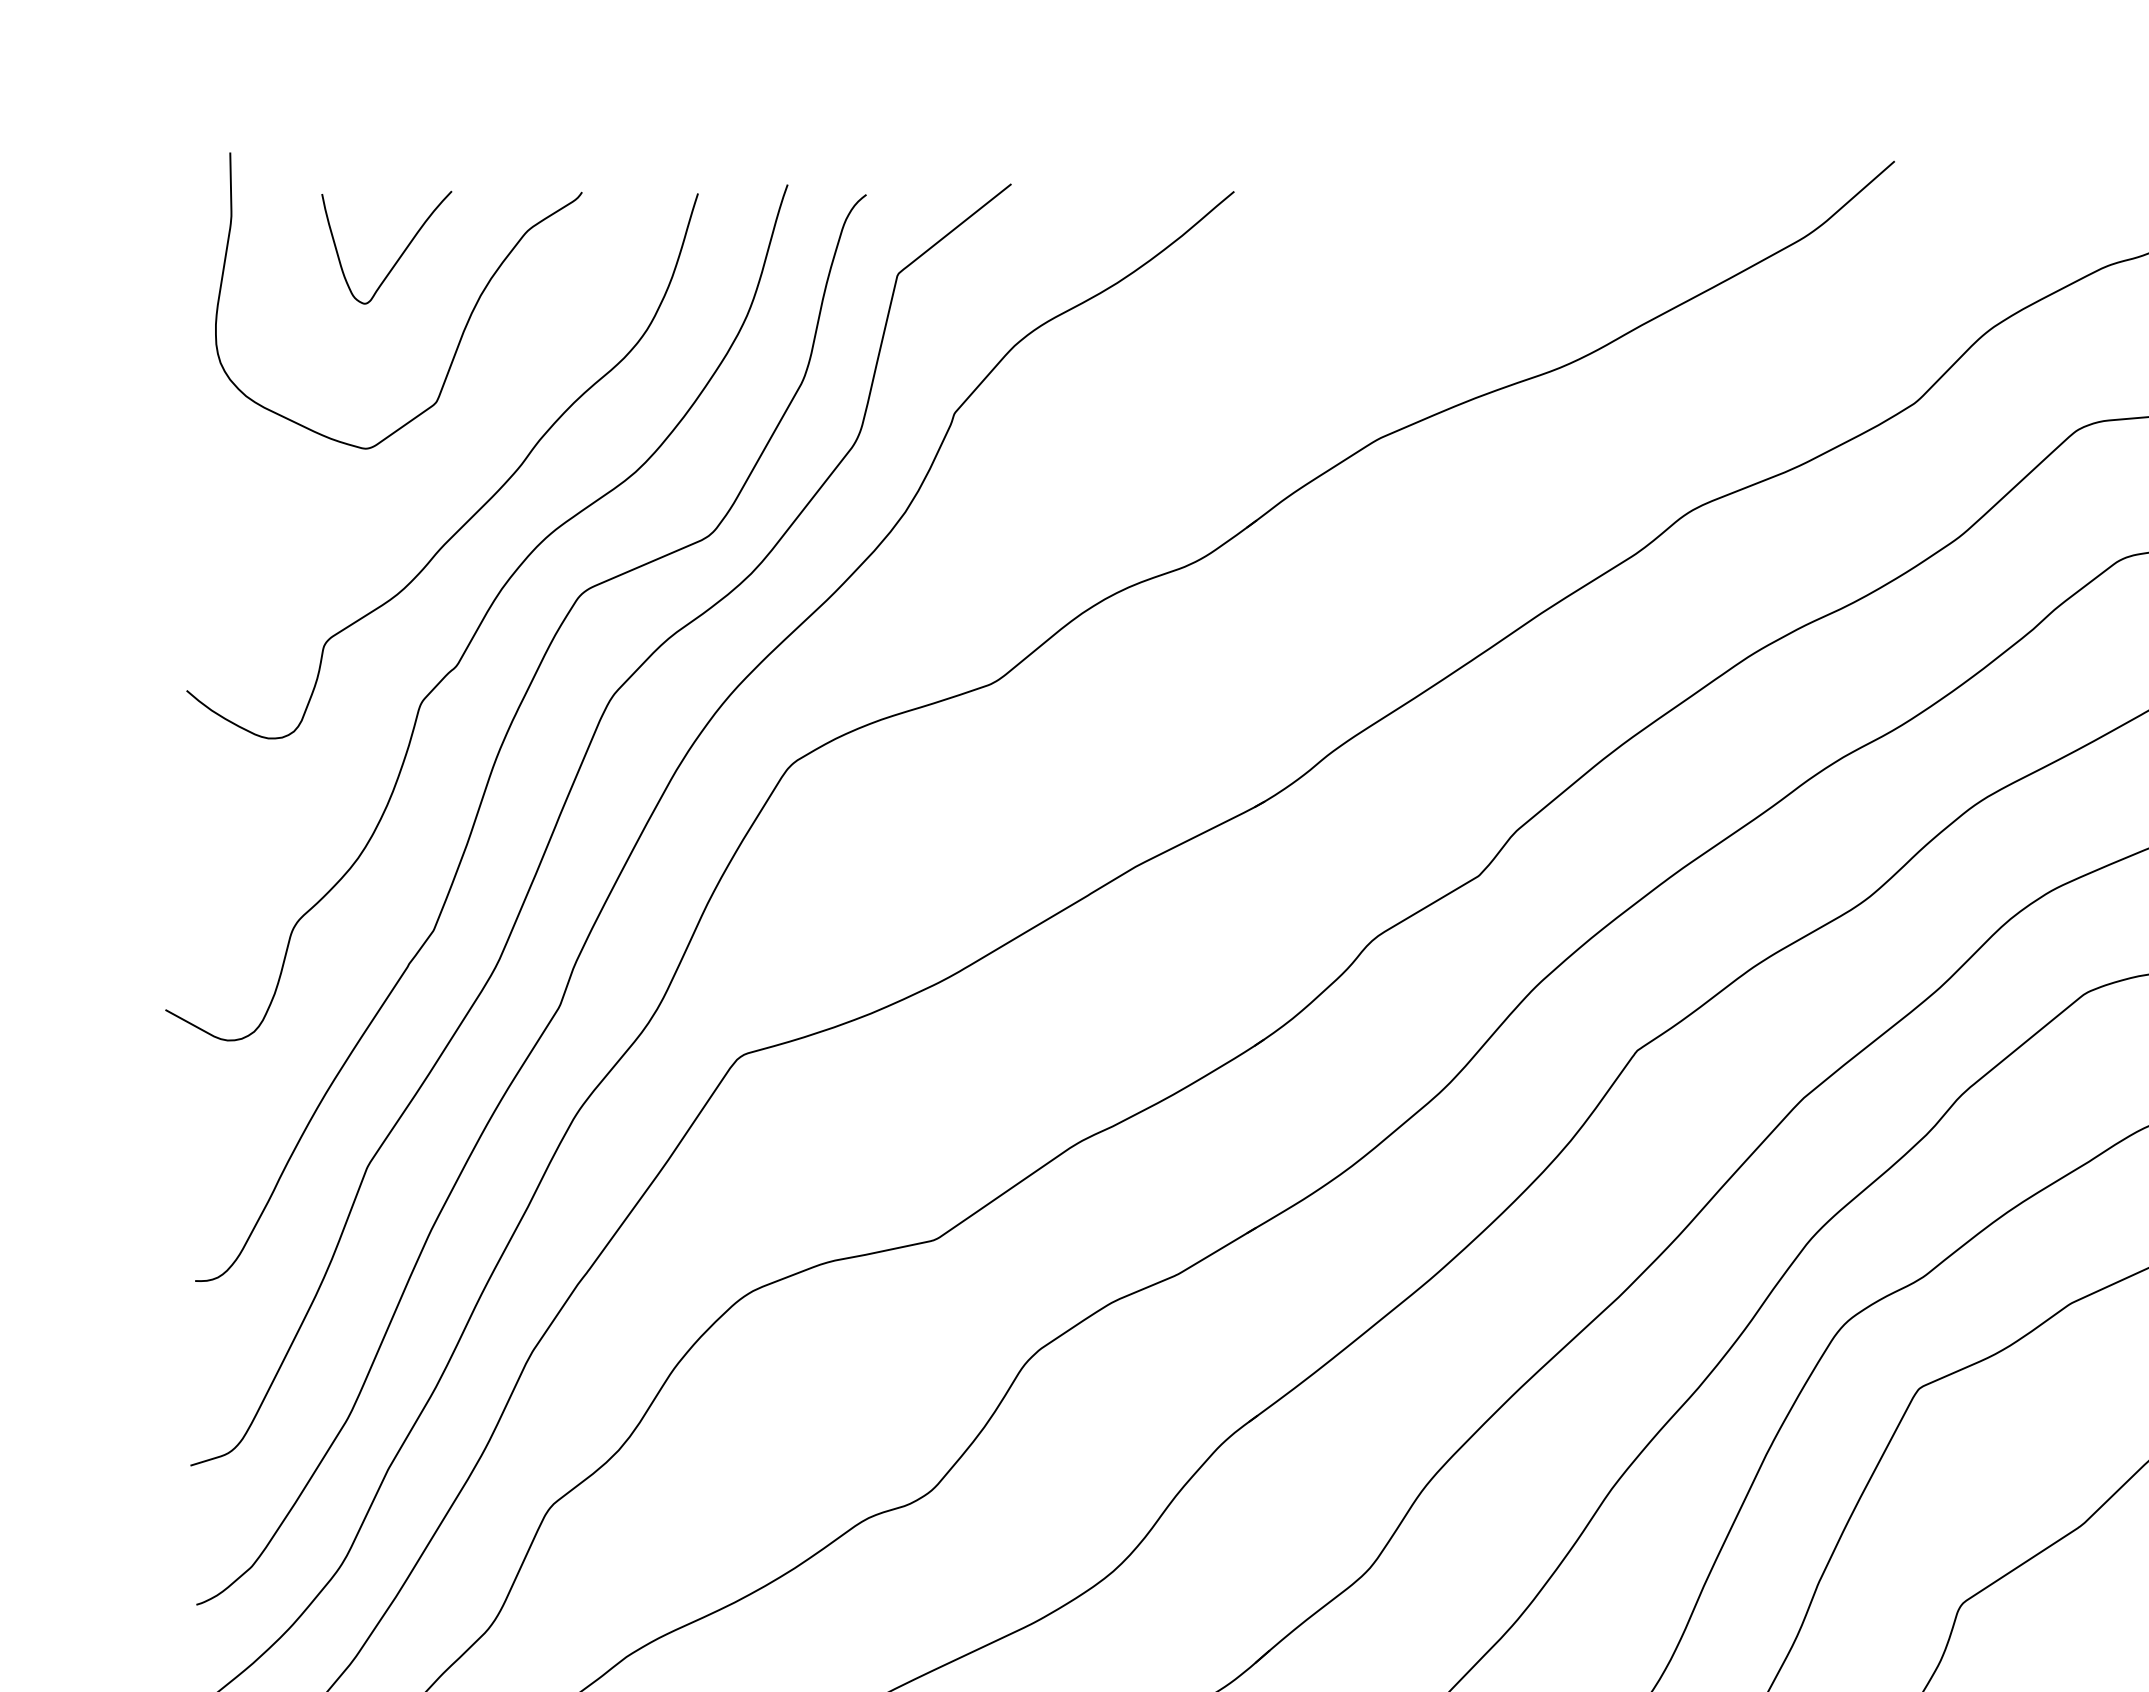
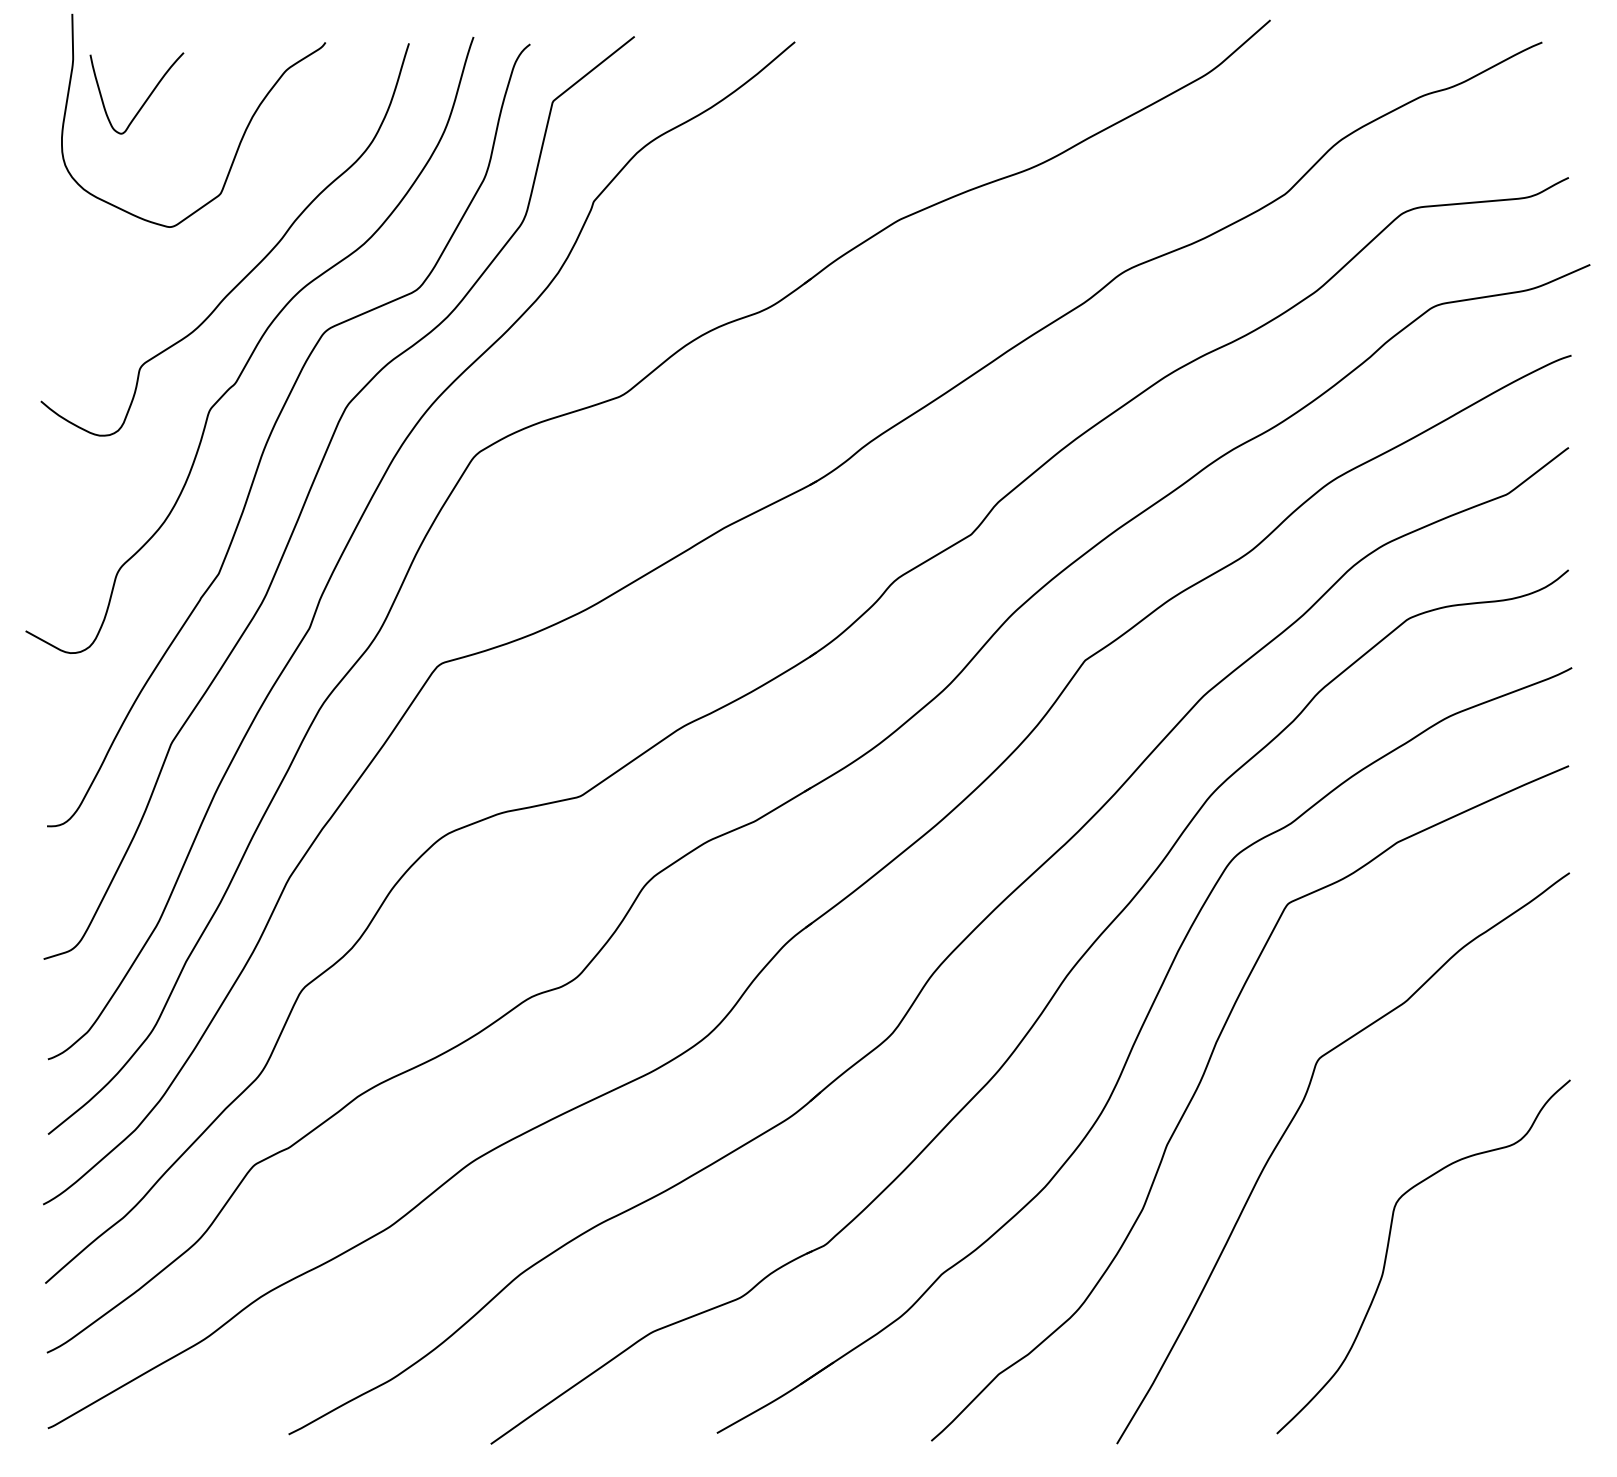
curve: (399, 254) -> (146, 98), moved

